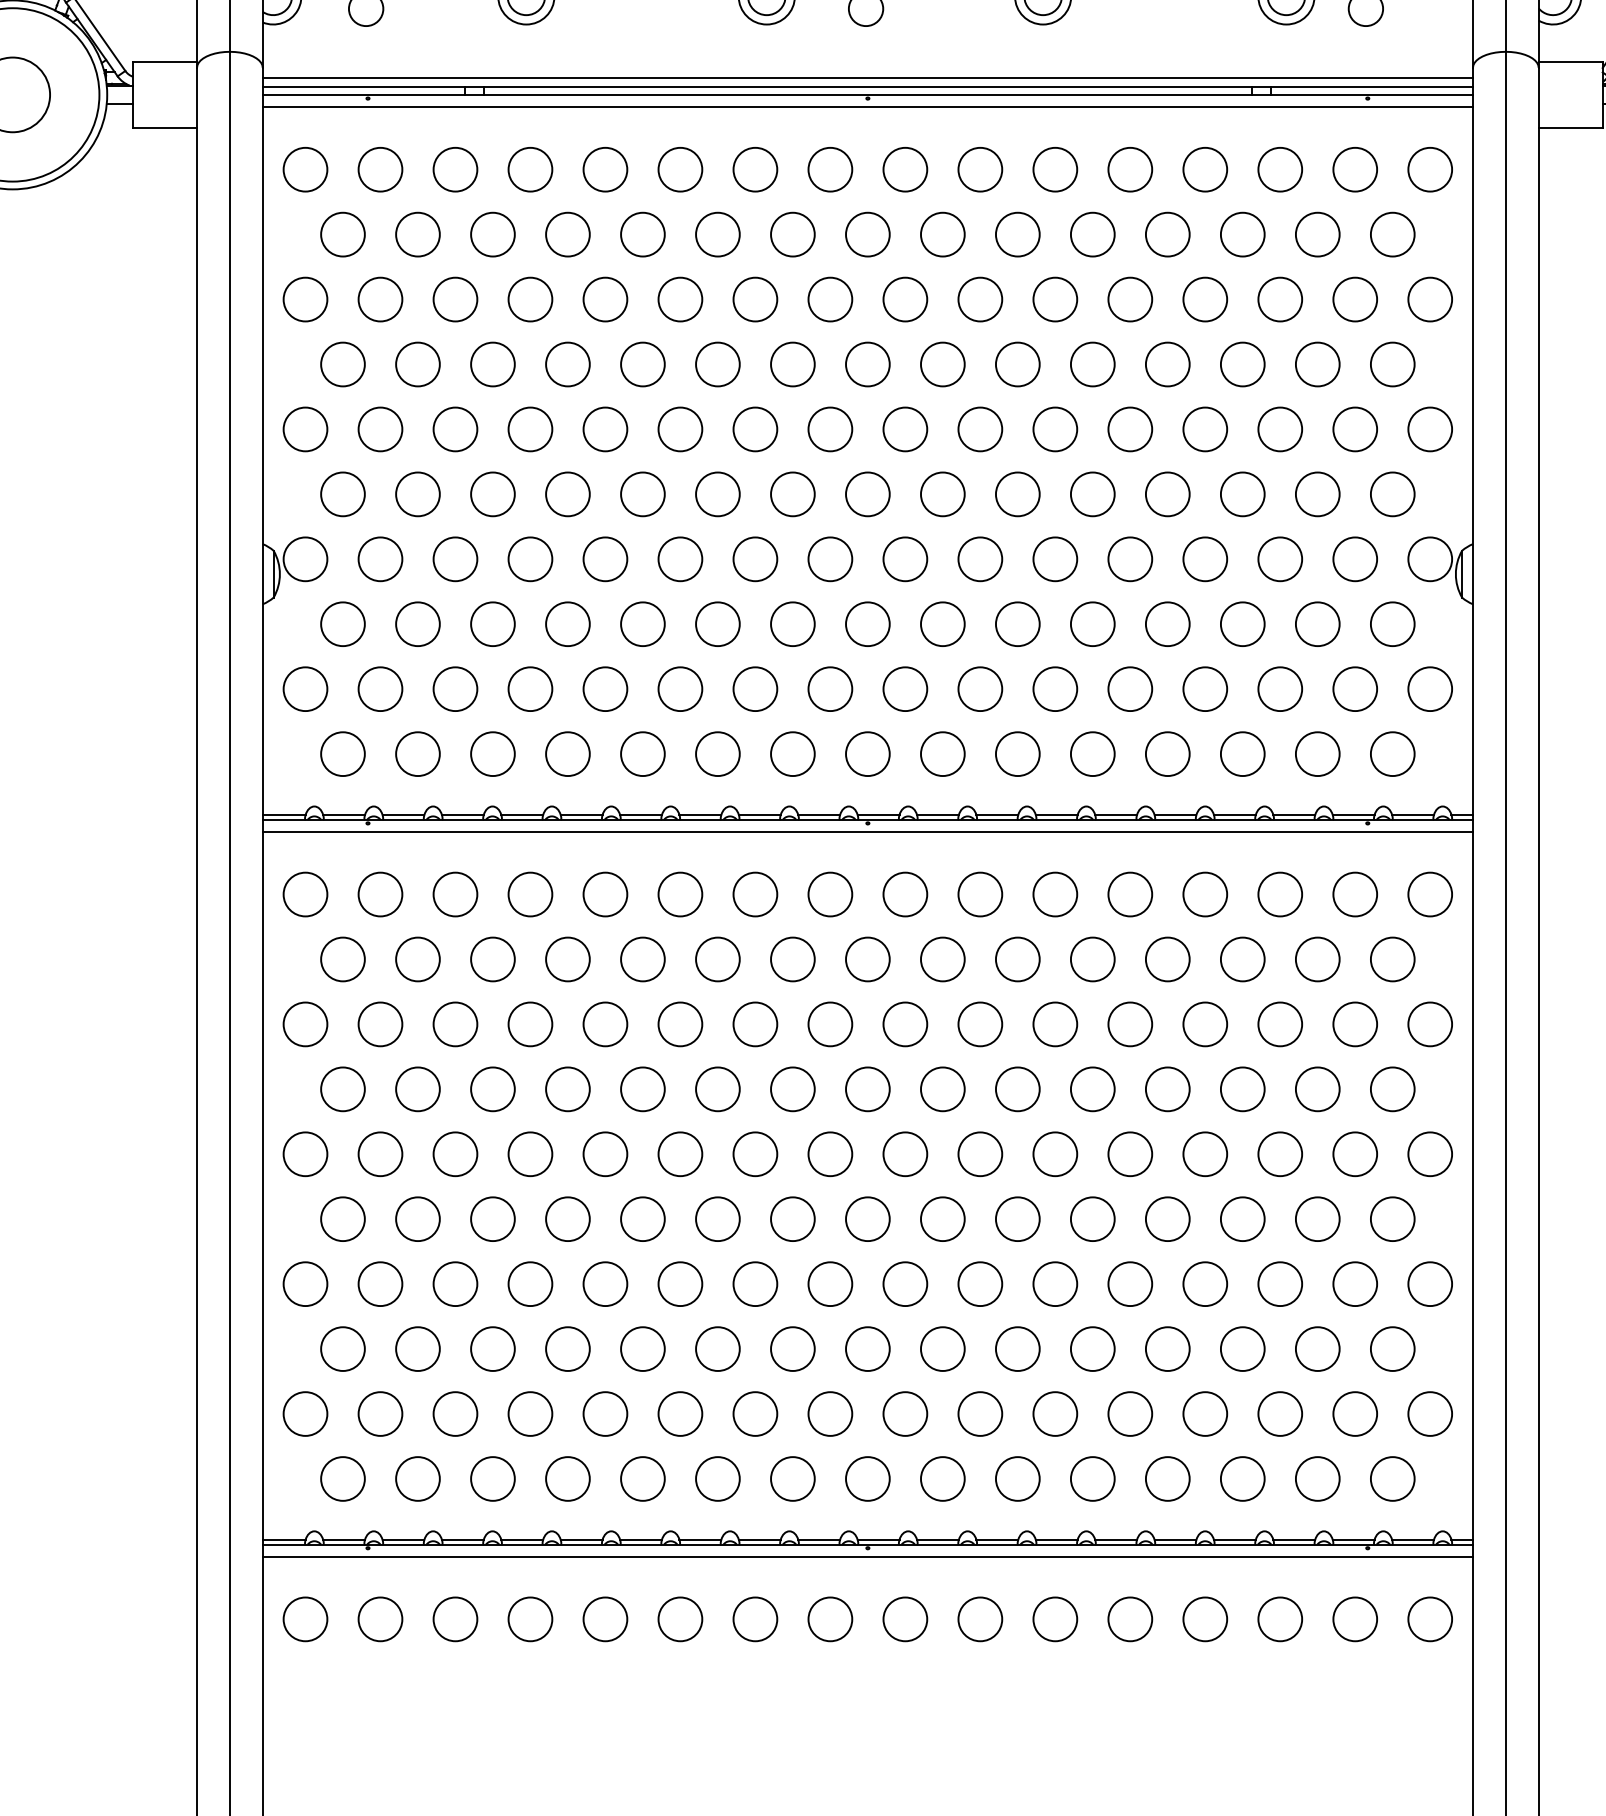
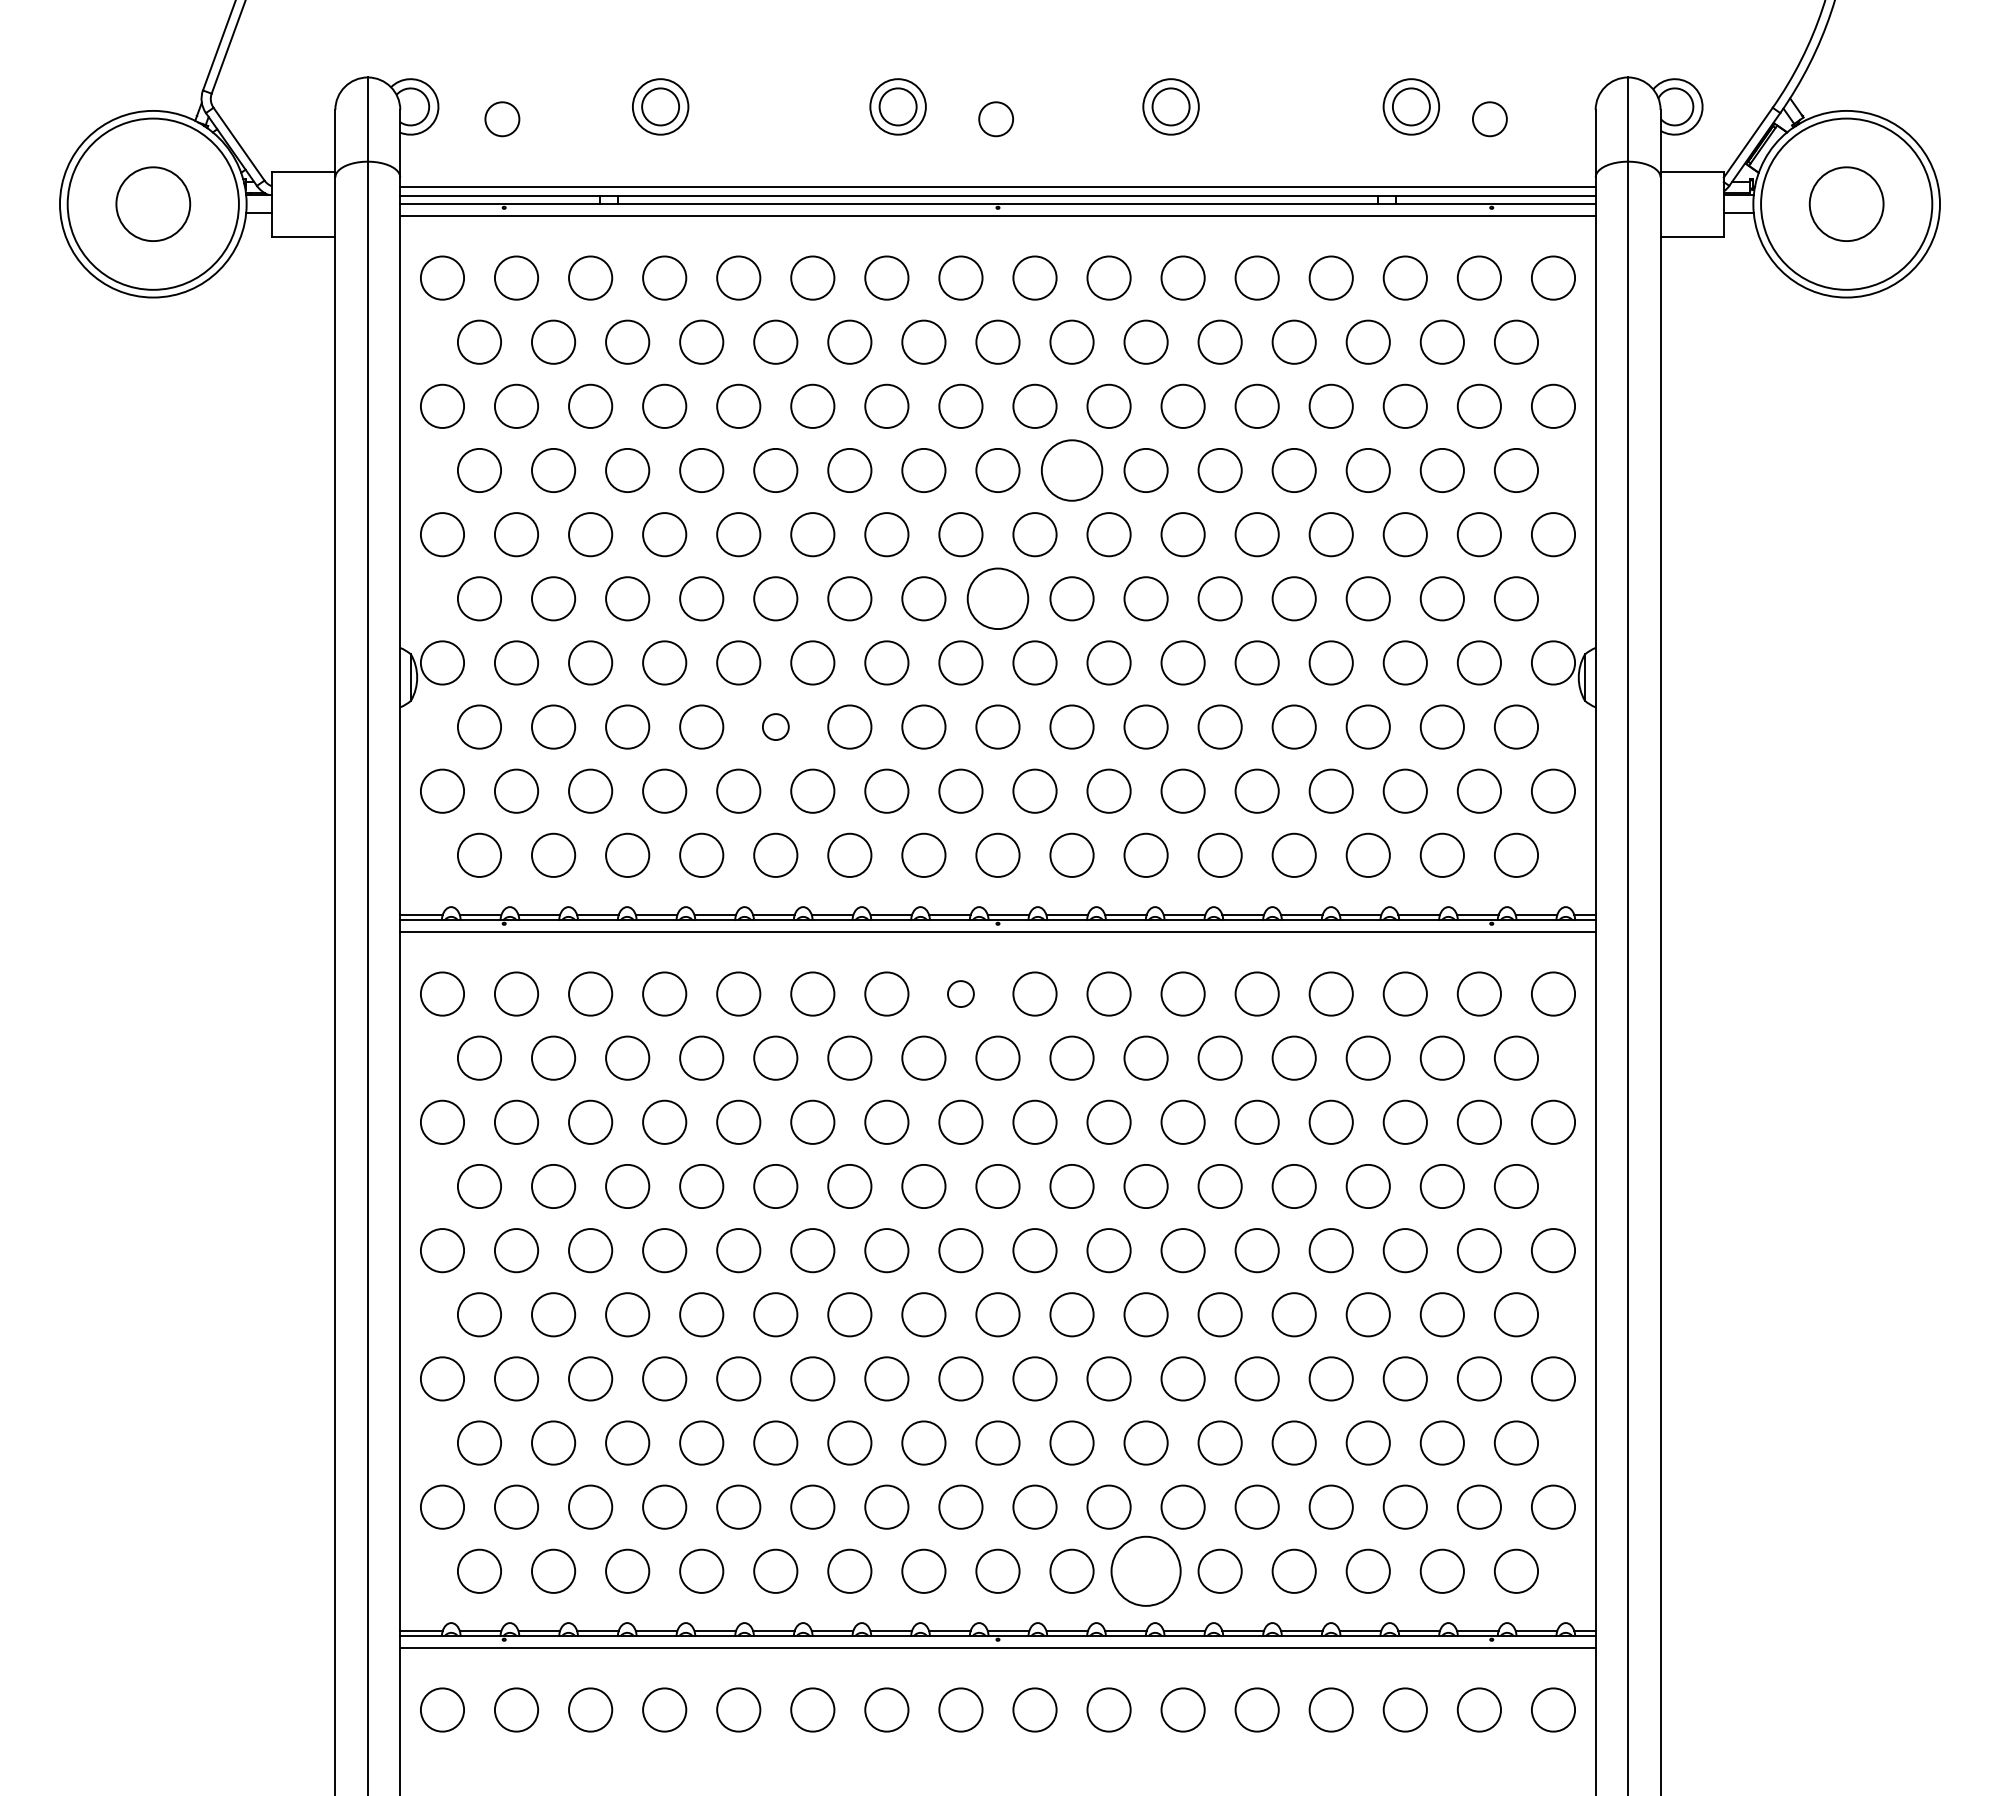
circle: (942, 364) -> (1071, 470), size x1.4
circle: (867, 494) -> (997, 598), size x1.4
circle: (642, 623) -> (775, 726), size x0.6
circle: (829, 893) -> (960, 993), size x0.6
circle: (1017, 1478) -> (1145, 1570), size x1.6

